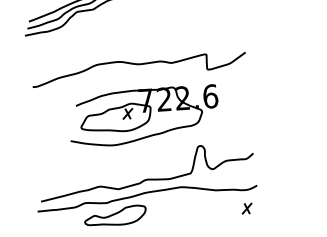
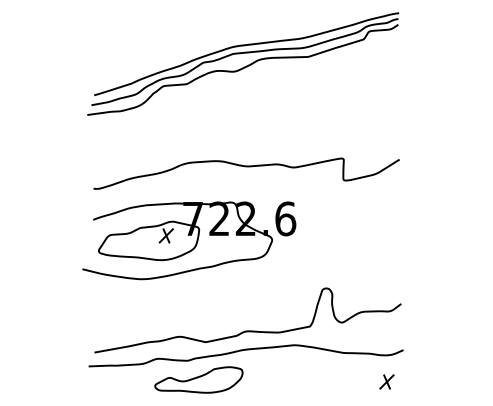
part: (144, 116) -> (189, 240), moved

